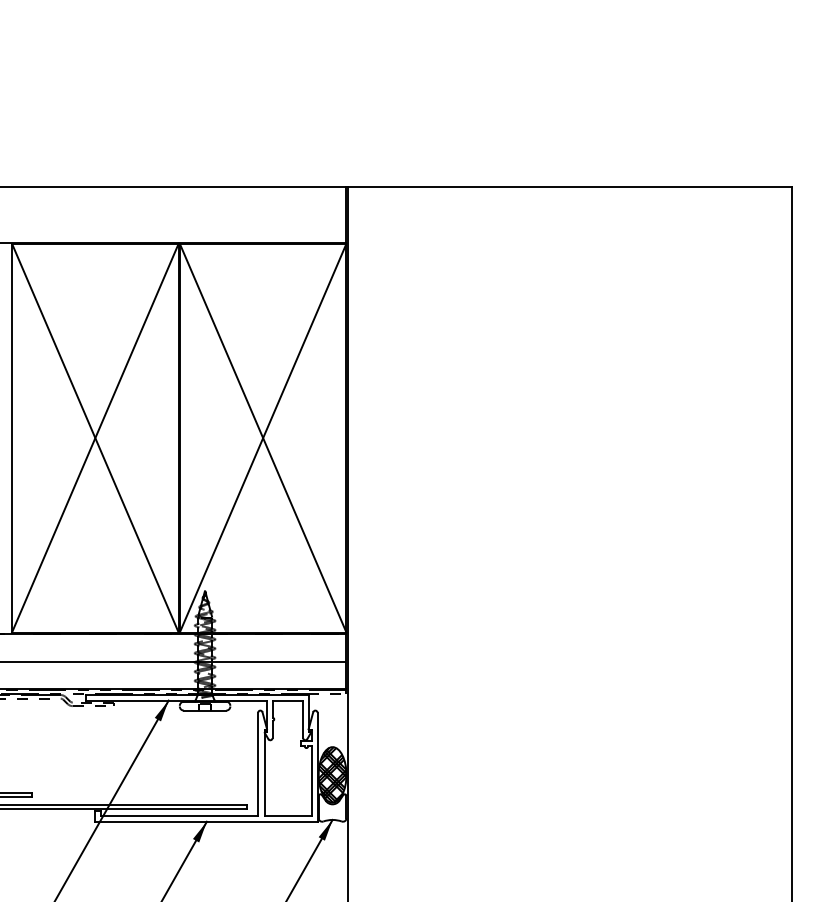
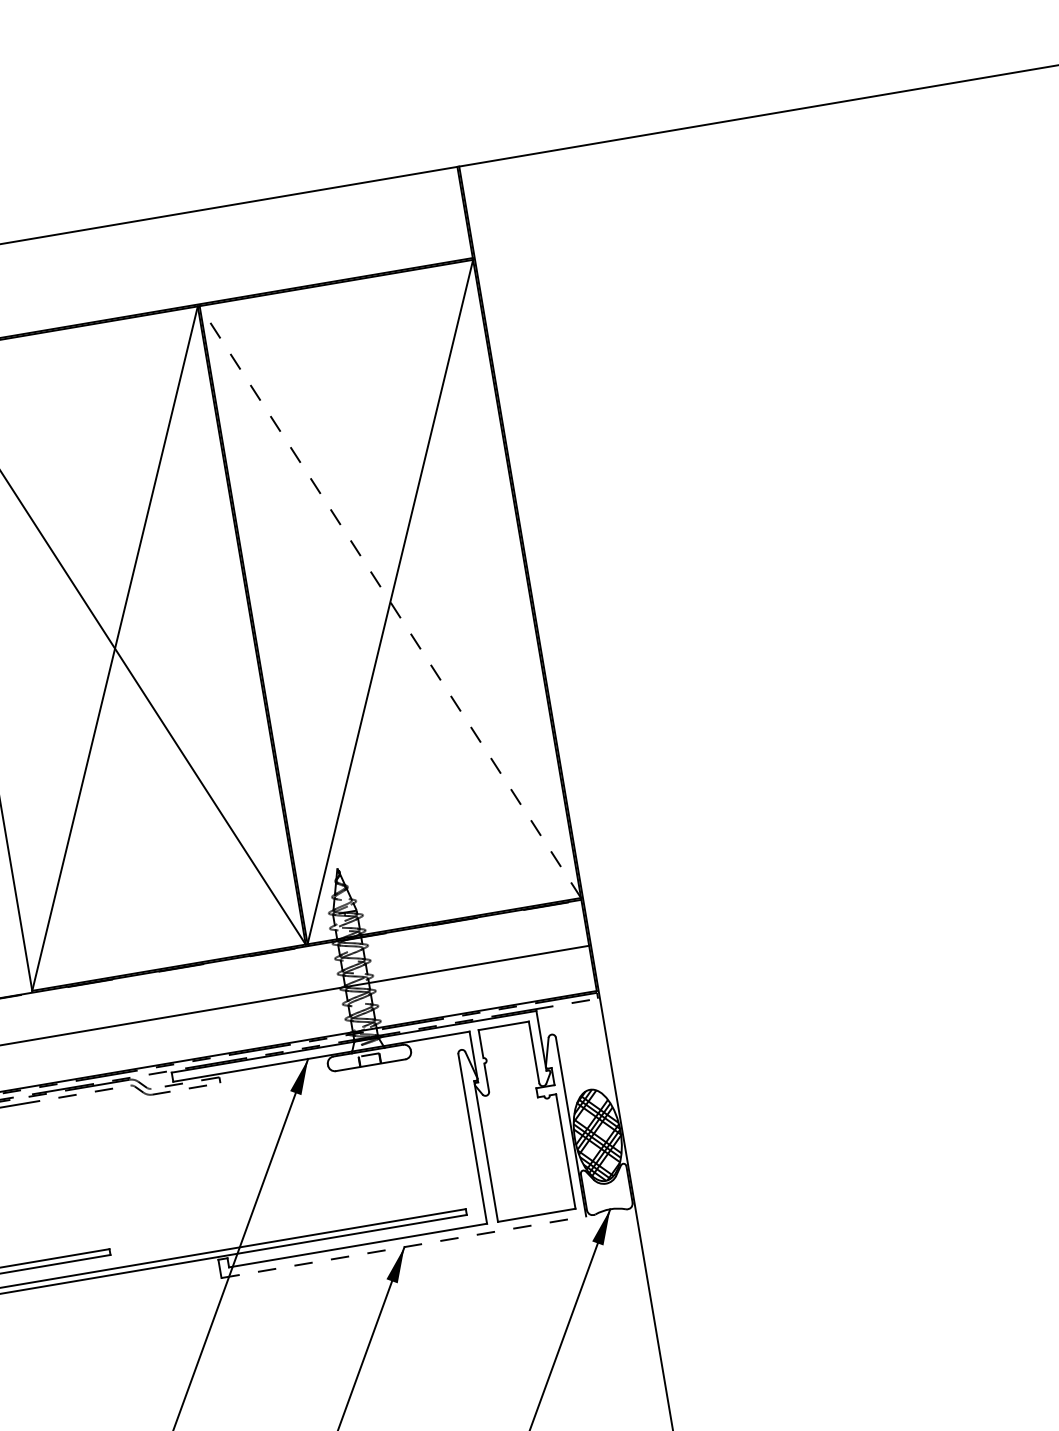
line: (263, 438) -> (391, 602), solid -> dashed
line: (206, 821) -> (403, 1246), solid -> dashed

